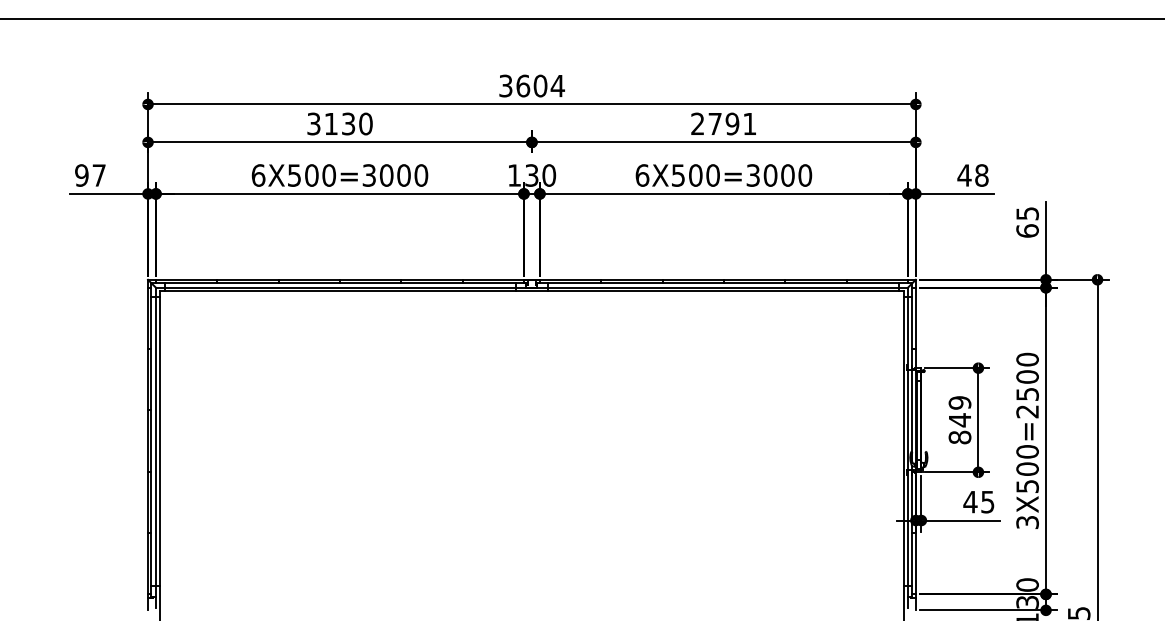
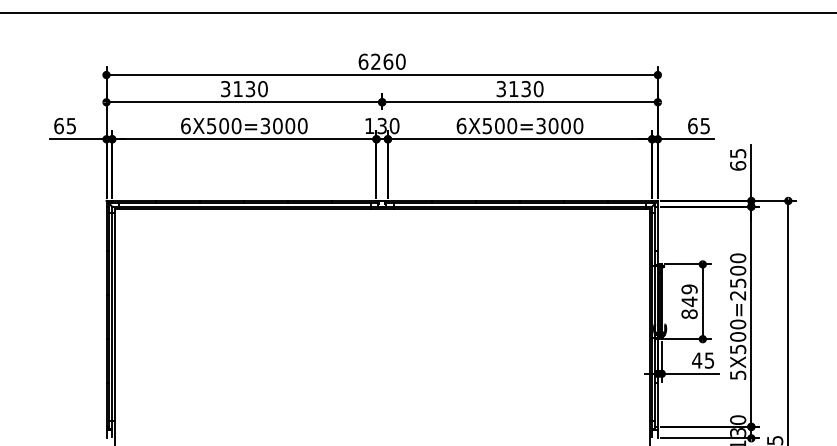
text: (532, 85) -> (382, 61), 3604 -> 6260
text: (723, 123) -> (519, 88), 2791 -> 3130
text: (90, 175) -> (65, 126), 97 -> 65
text: (972, 175) -> (698, 126), 48 -> 65
text: (1027, 522) -> (738, 375), 3X500=2500 -> 5X500=2500

